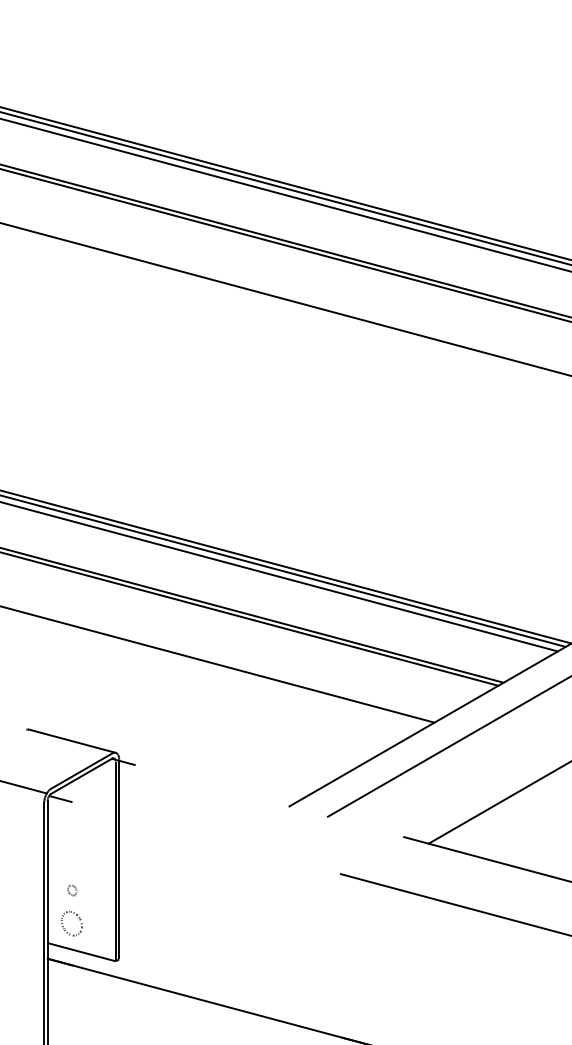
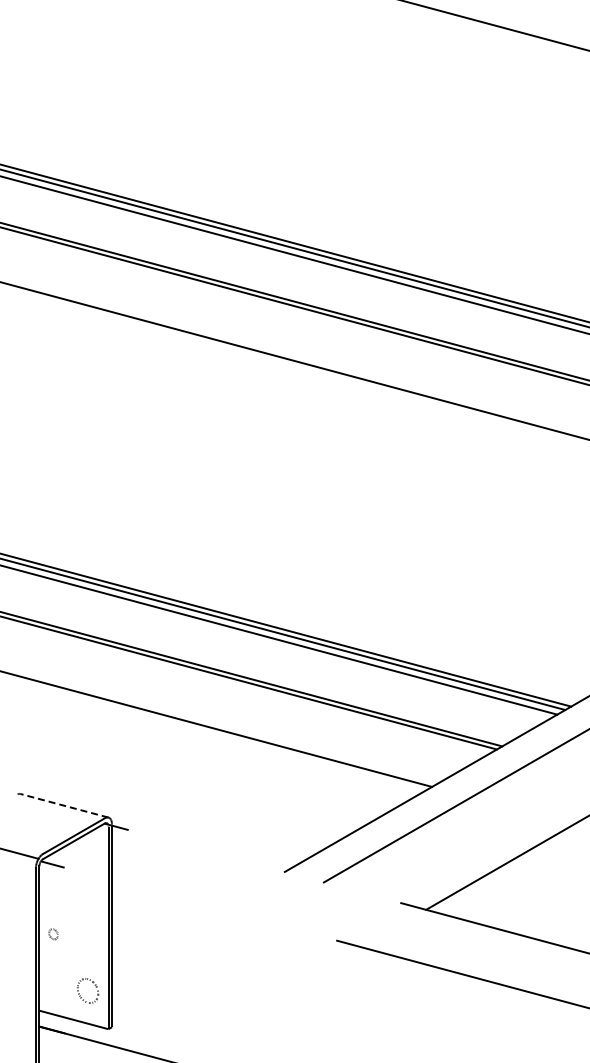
line: (72, 740) -> (64, 805), solid -> dashed
part: (72, 890) -> (53, 934), moved
part: (79, 920) -> (95, 987), moved

